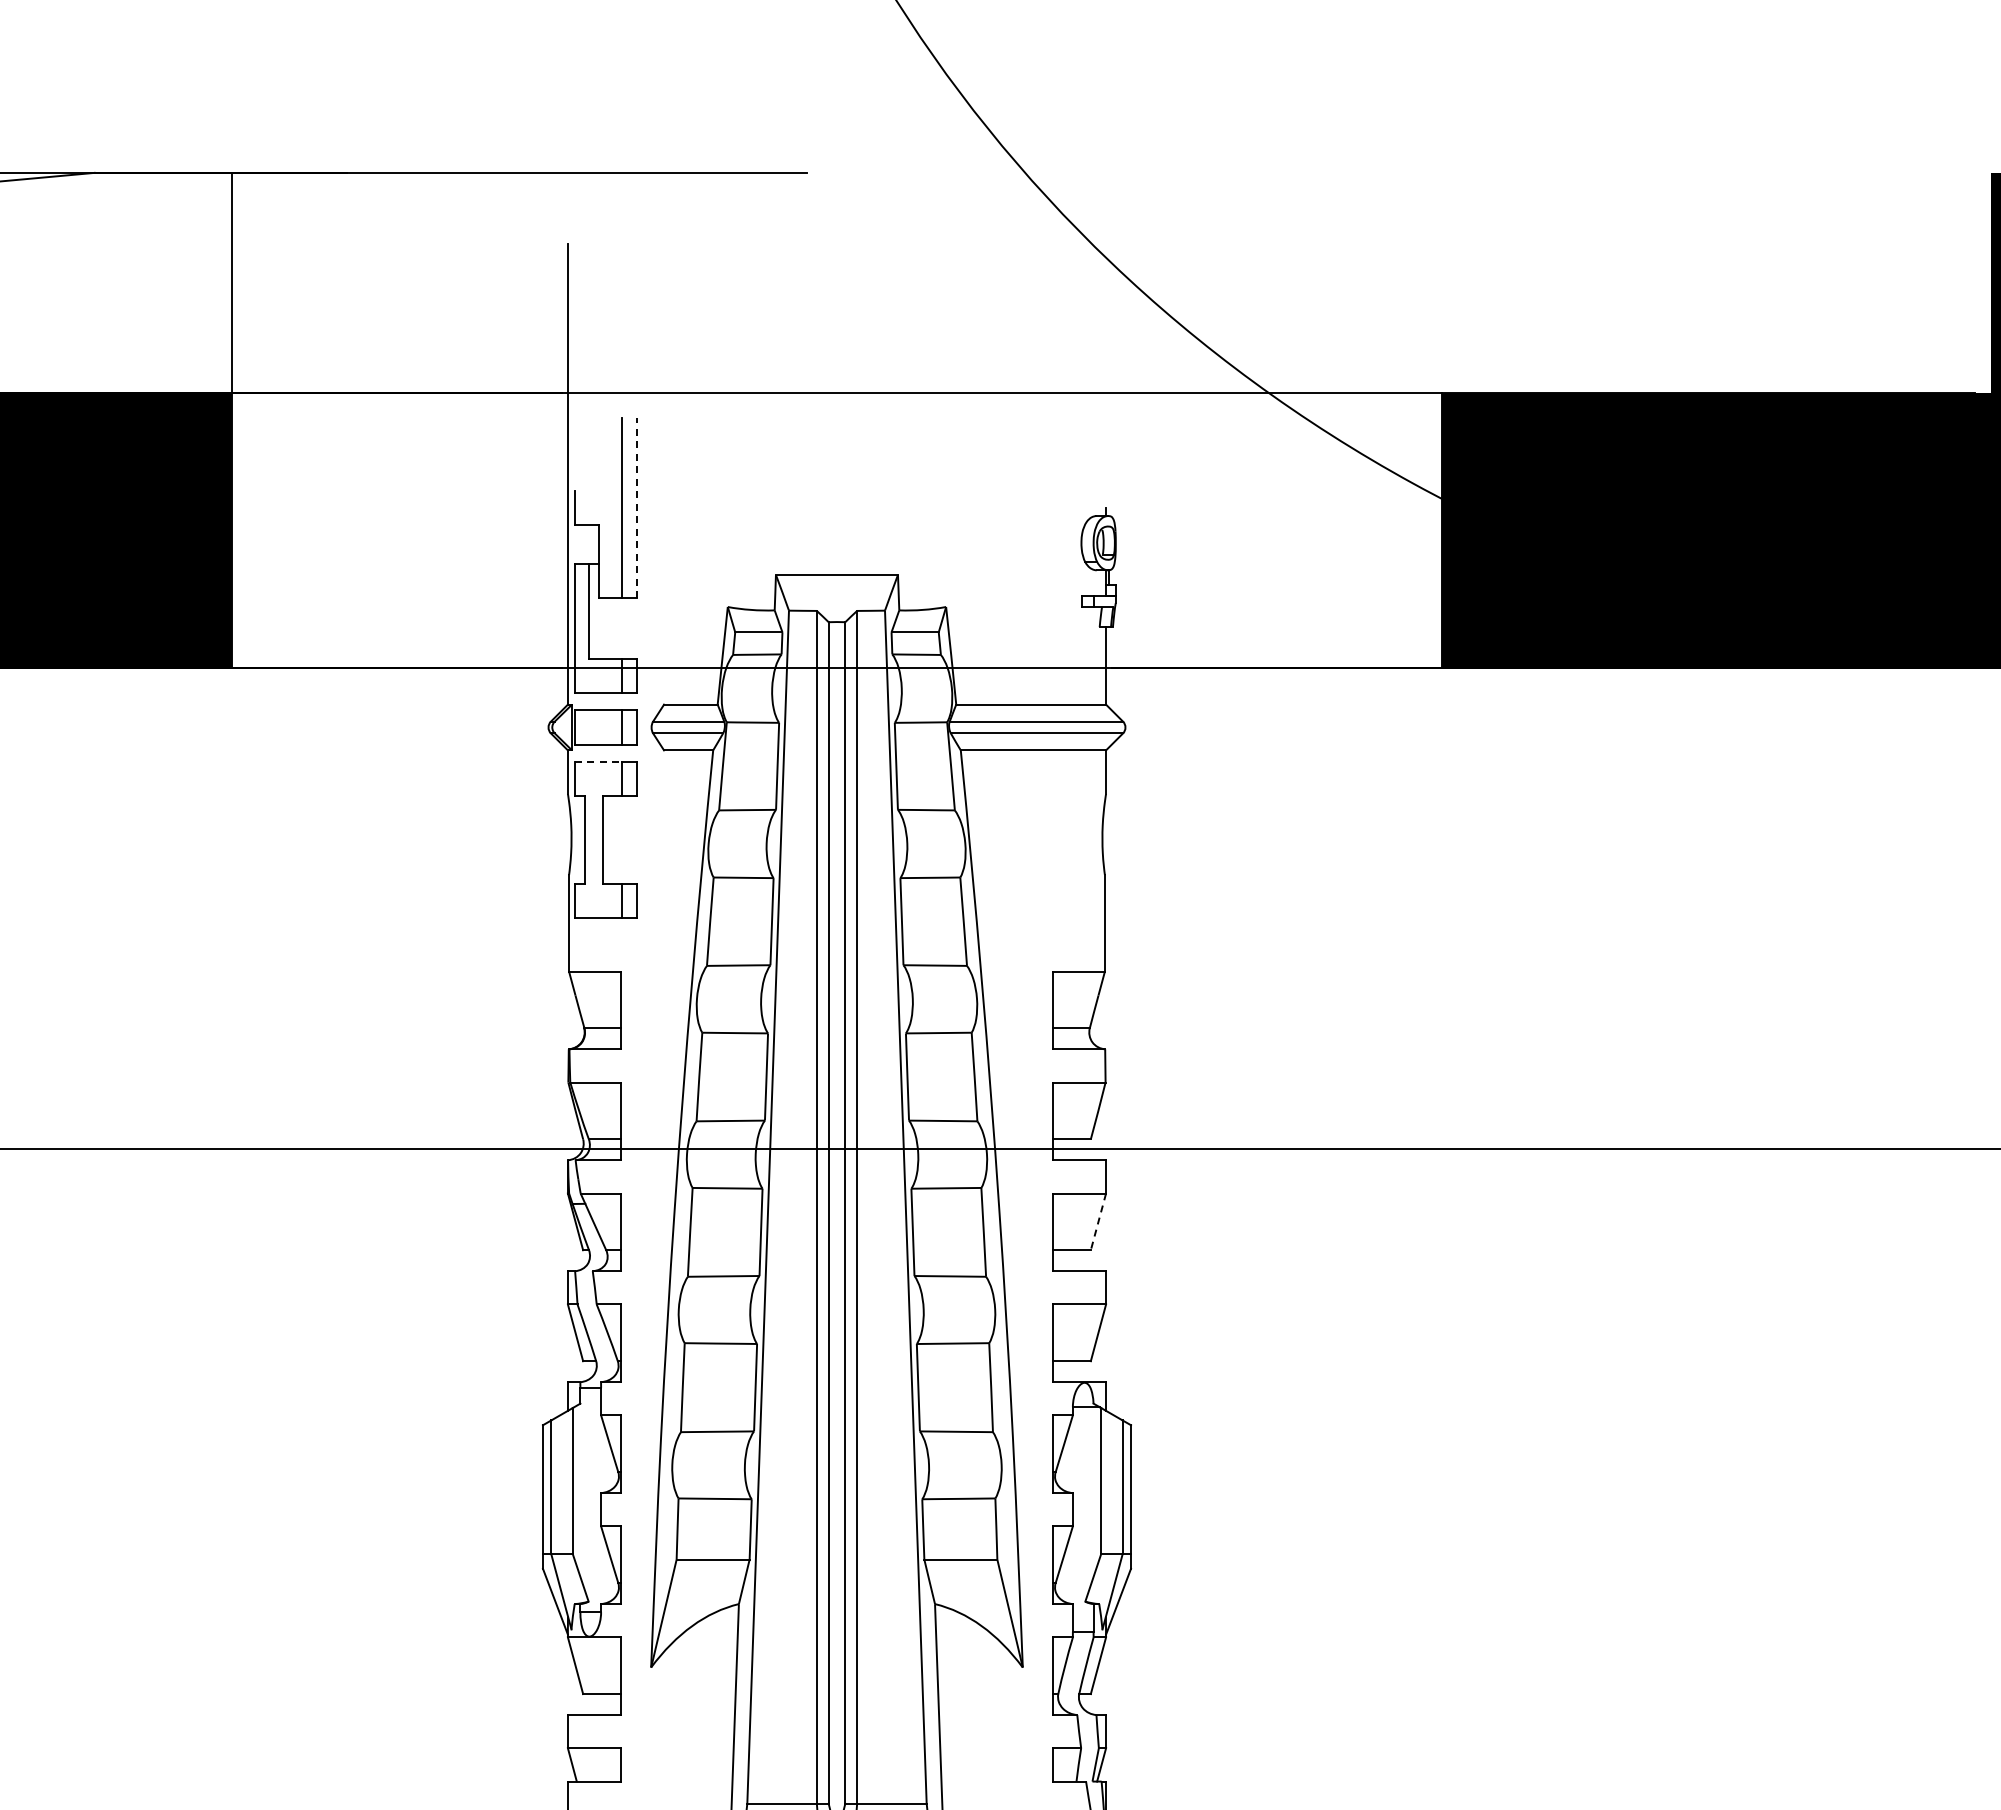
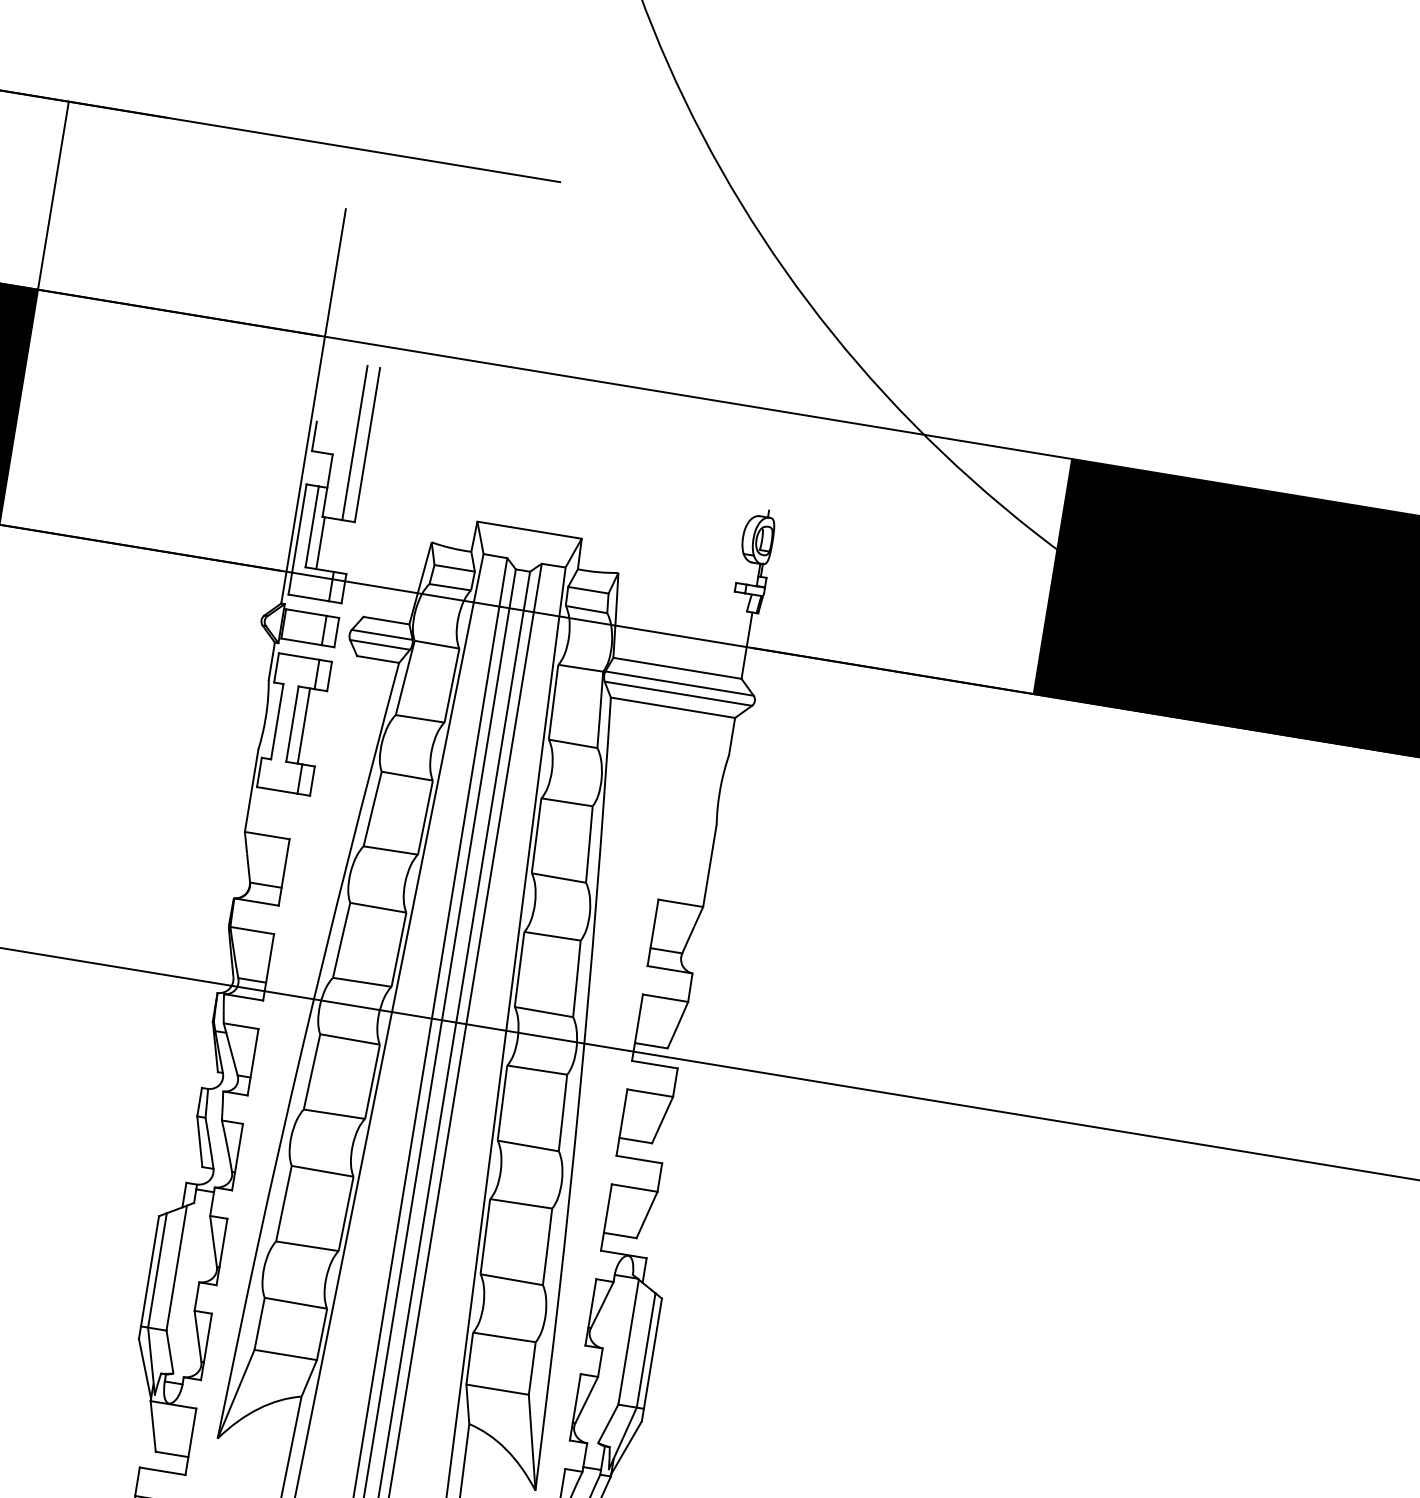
line: (636, 507) -> (367, 444), dashed -> solid
line: (601, 628) -> (320, 543), added
line: (598, 761) -> (299, 656), dashed -> solid
line: (616, 840) -> (303, 726), added
line: (1098, 1222) -> (662, 1120), dashed -> solid

